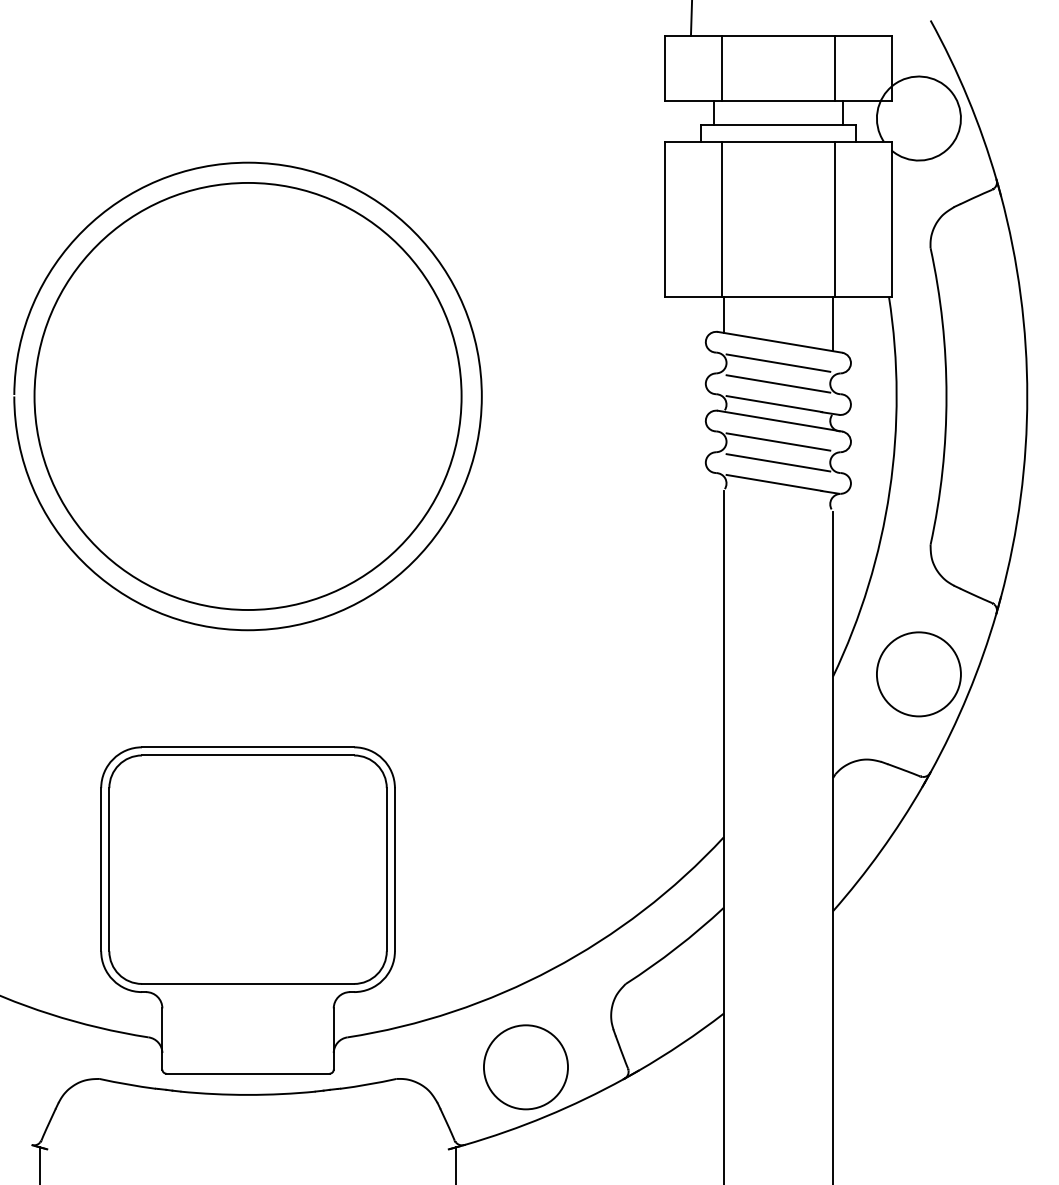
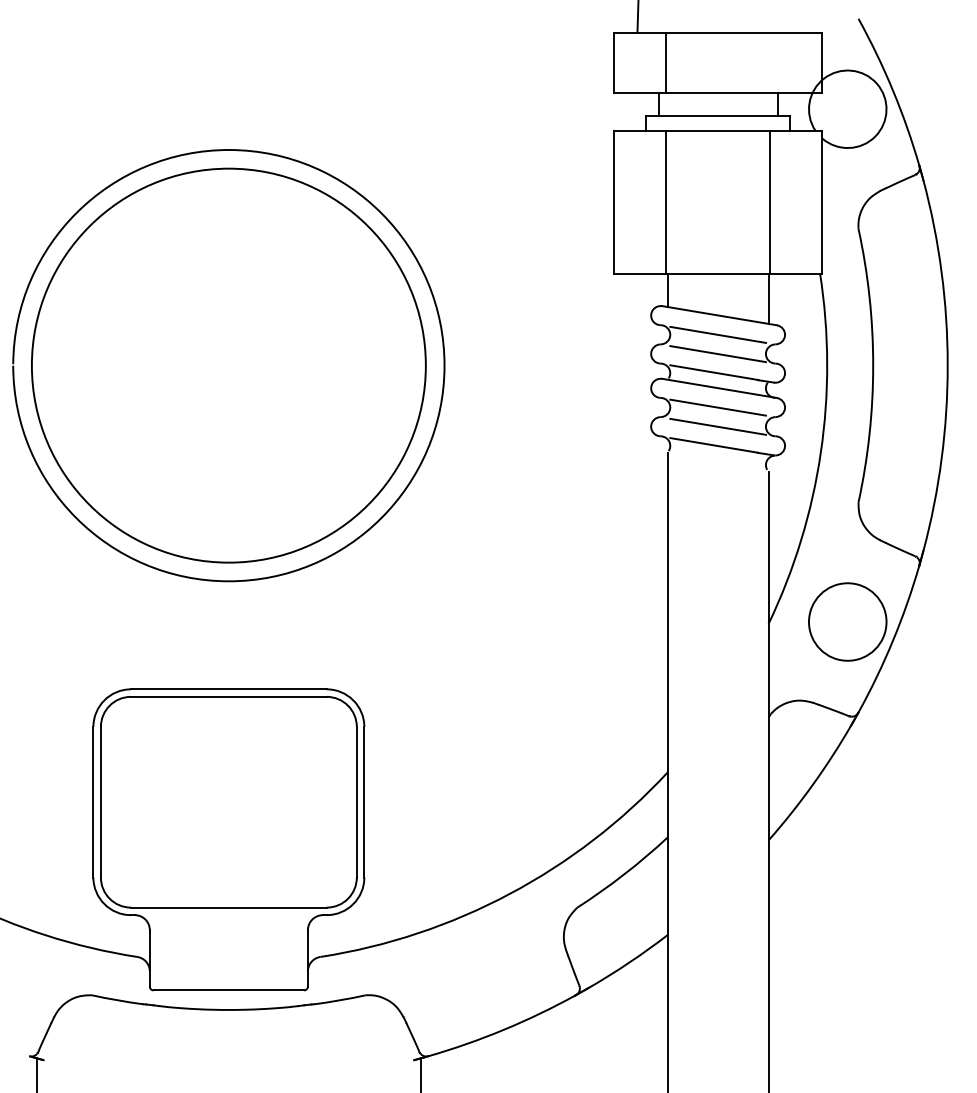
line: (835, 67) -> (770, 62), removed
circle: (525, 1067) -> (484, 984), removed

